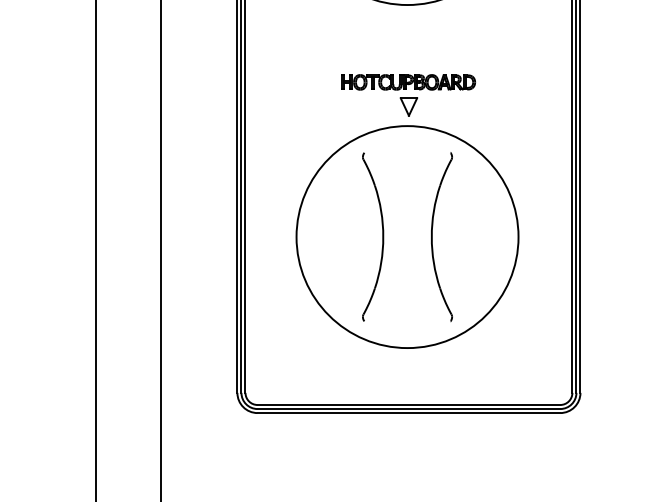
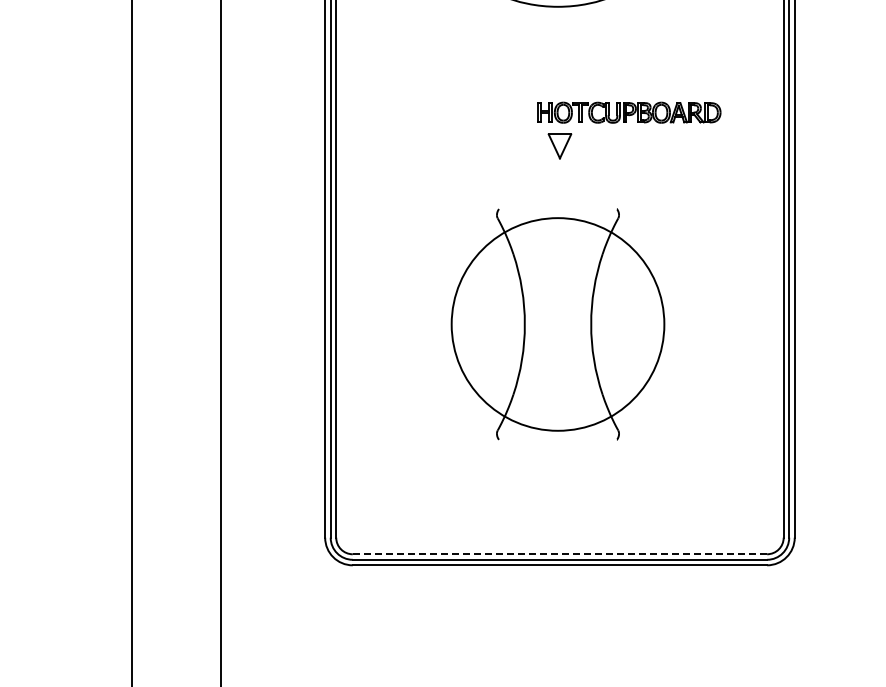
part: (408, 82) -> (629, 112), moved
circle: (407, 237) -> (557, 324), size x0.7
line: (409, 405) -> (560, 554), solid -> dashed

